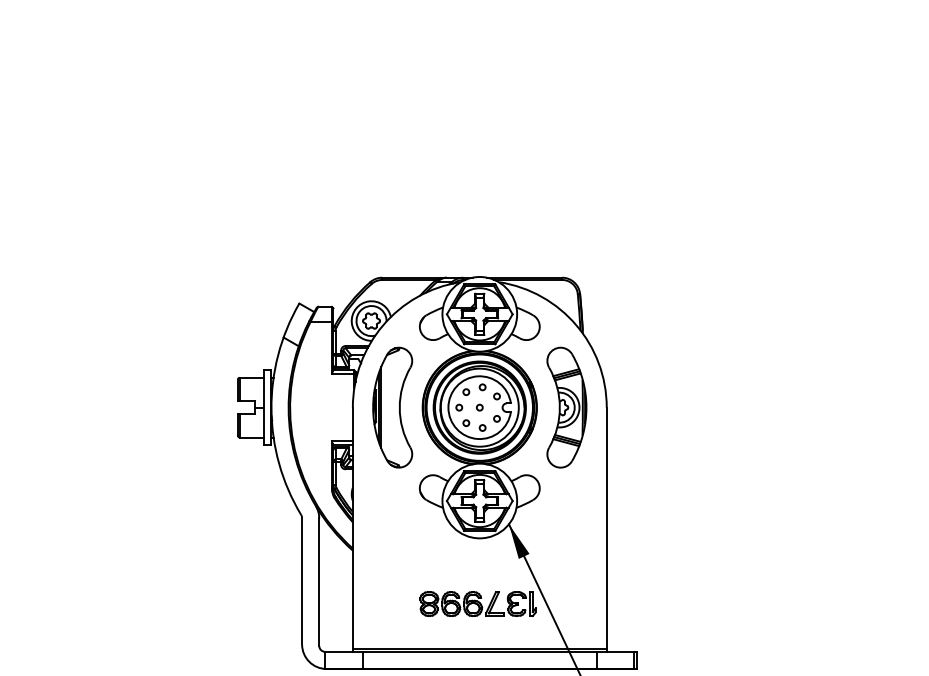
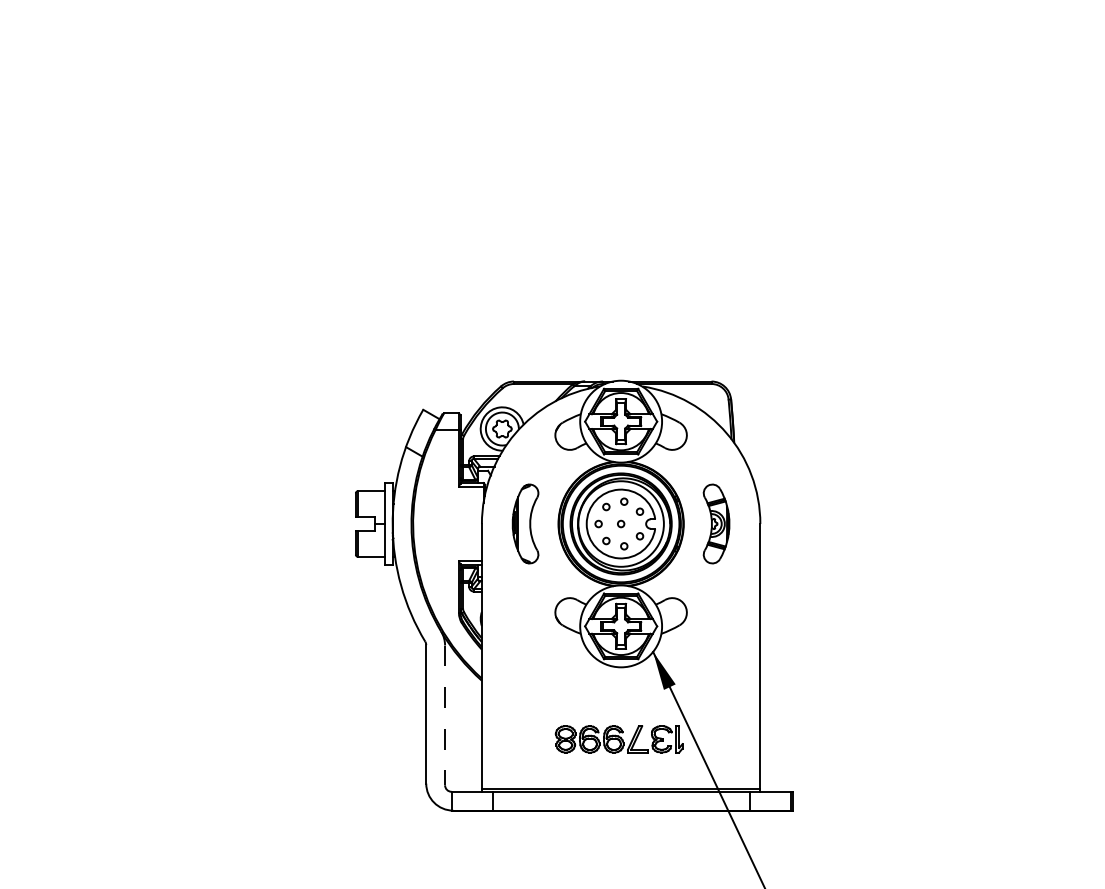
part: (392, 407) -> (525, 523), size x0.6
part: (566, 407) -> (716, 523), size x0.6
line: (319, 582) -> (445, 715), solid -> dashed

